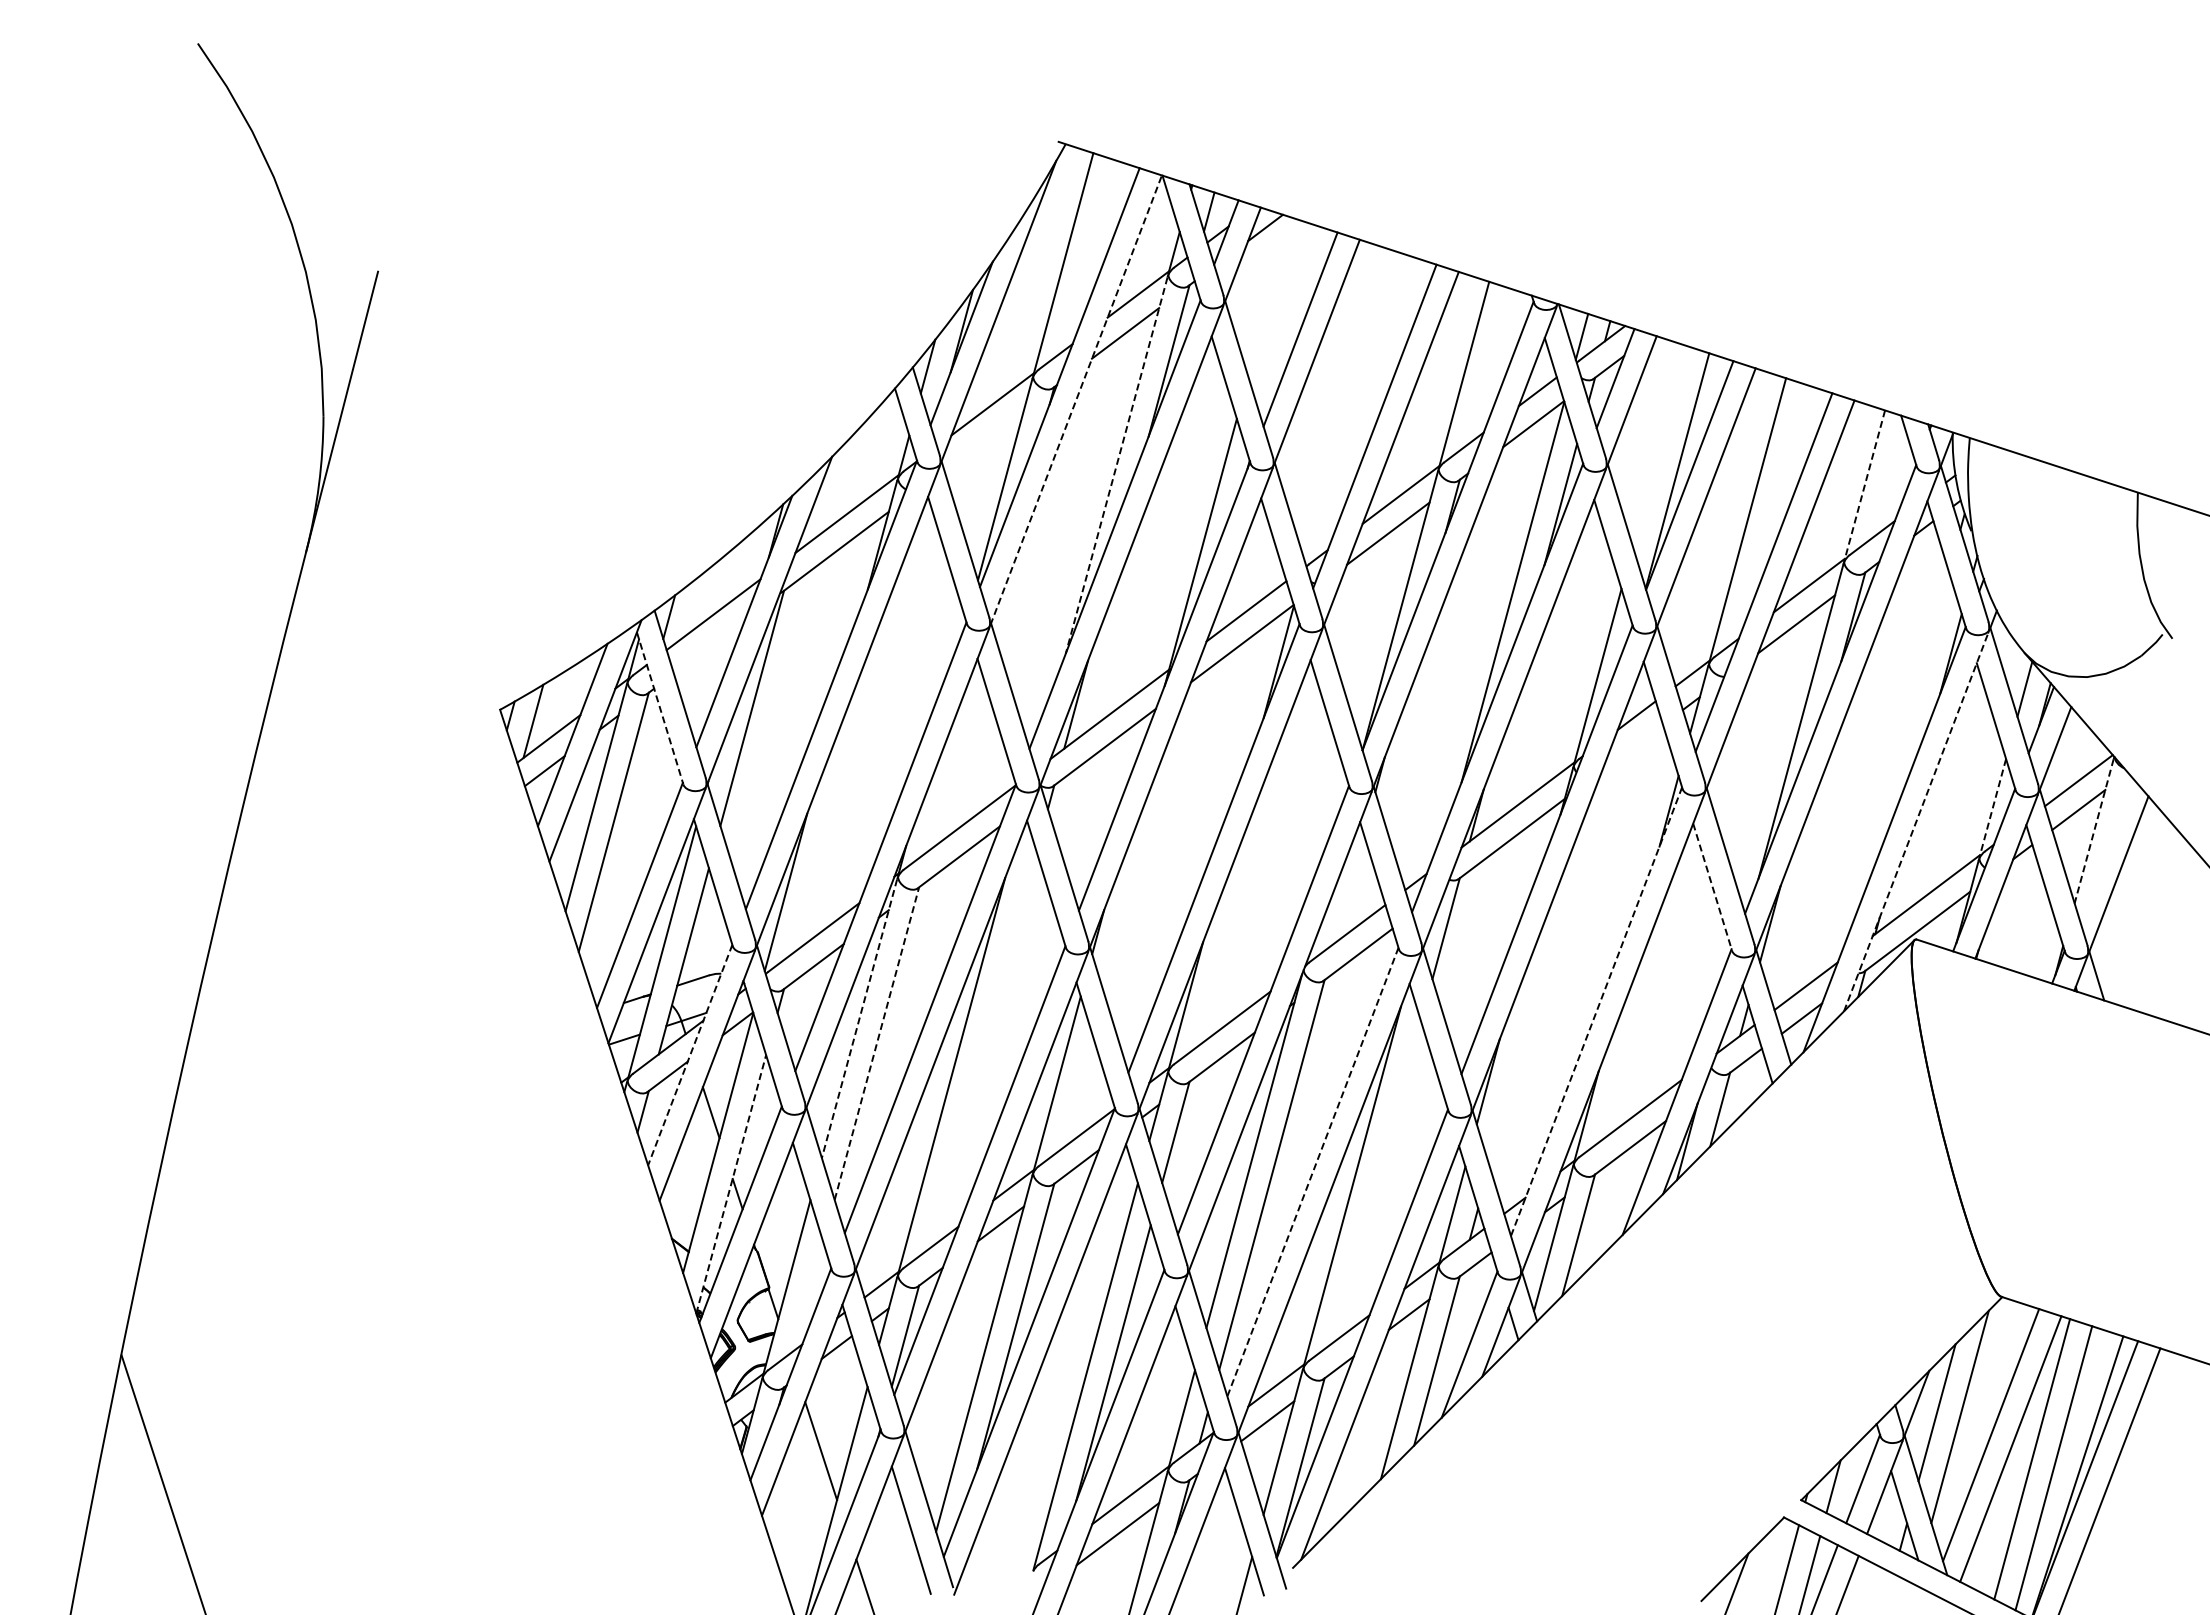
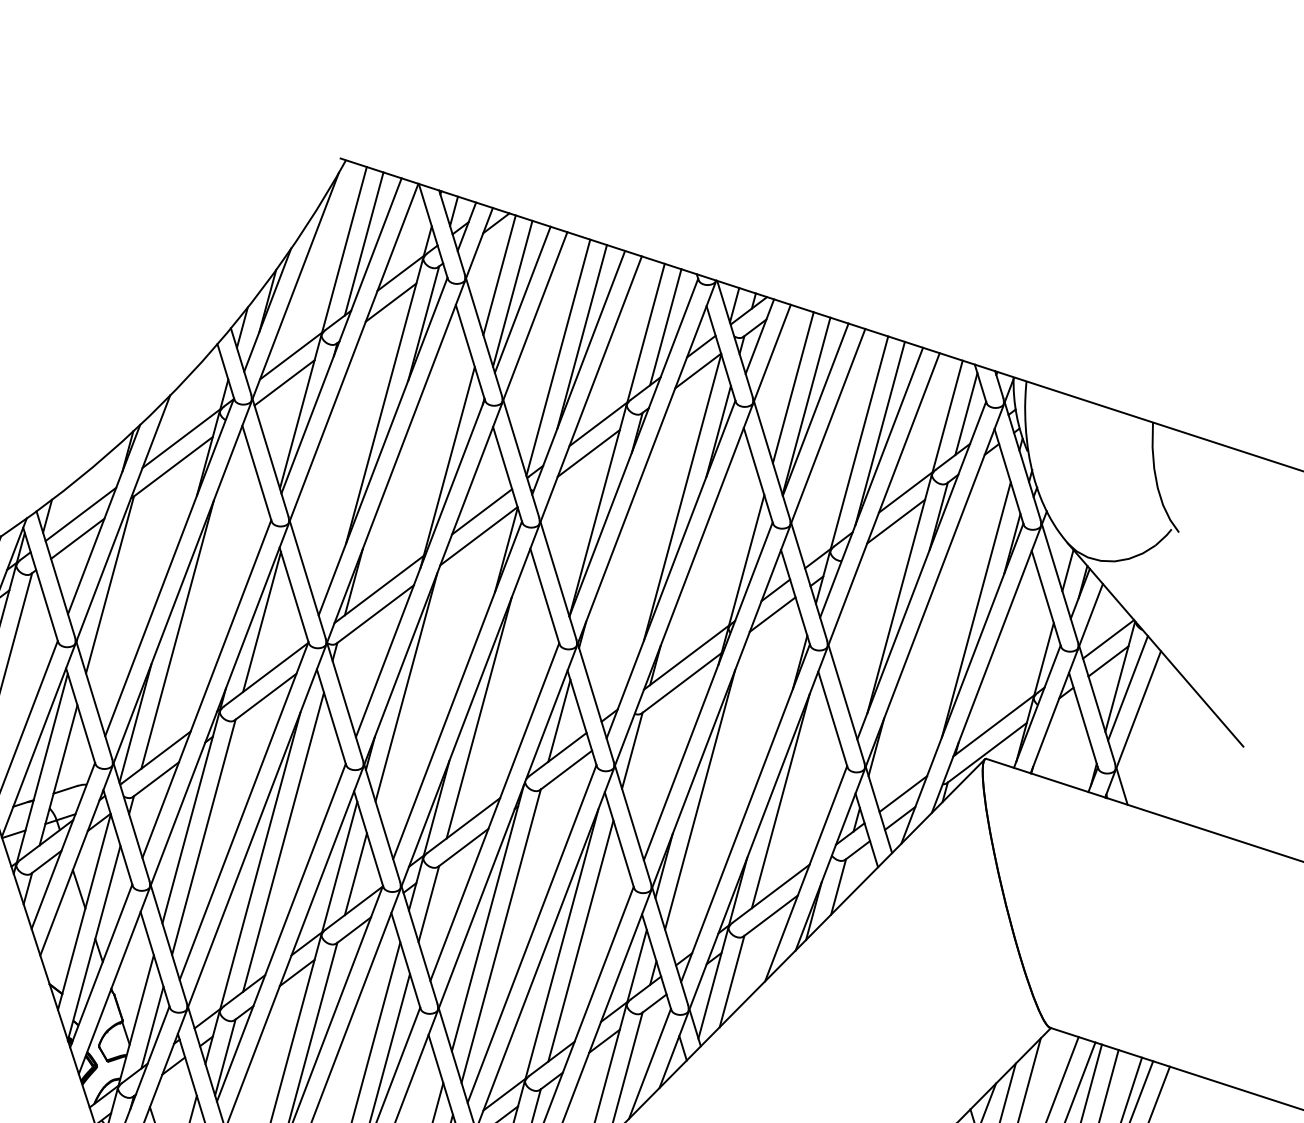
line: (1089, 255) -> (363, 244), added
line: (1269, 296) -> (499, 274), added
line: (1287, 321) -> (512, 293), added
line: (1490, 365) -> (665, 326), added
line: (1379, 378) -> (582, 336), added
line: (1076, 400) -> (354, 353), dashed -> solid
line: (1347, 406) -> (558, 357), added
line: (984, 439) -> (284, 382), added
line: (1659, 446) -> (792, 387), added
line: (1116, 465) -> (384, 402), dashed -> solid
line: (1889, 481) -> (966, 414), added
line: (1864, 485) -> (947, 417), dashed -> solid
line: (1775, 507) -> (880, 433), added
line: (708, 646) -> (77, 538), added
line: (660, 708) -> (40, 585), dashed -> solid
line: (1902, 741) -> (975, 609), added
line: (1632, 747) -> (772, 614), added
line: (954, 757) -> (262, 621), added
line: (841, 774) -> (177, 634), added
line: (1992, 807) -> (1043, 659), dashed -> solid
line: (1916, 821) -> (986, 670), dashed -> solid
line: (2094, 831) -> (1120, 677), dashed -> solid
line: (1145, 844) -> (406, 687), added
line: (2104, 845) -> (1127, 688), added
line: (1242, 885) -> (479, 718), added
line: (1712, 887) -> (832, 719), dashed -> solid
line: (1348, 888) -> (558, 720), added
line: (1535, 993) -> (699, 799), added
line: (1642, 995) -> (780, 801), added
line: (1596, 1012) -> (745, 813), dashed -> solid
line: (859, 1019) -> (190, 819), dashed -> solid
line: (876, 1043) -> (203, 837), dashed -> solid
line: (982, 1049) -> (283, 841), added
line: (690, 1055) -> (63, 846), dashed -> solid
line: (1078, 1092) -> (355, 874), added
line: (1312, 1172) -> (531, 934), dashed -> solid
line: (1377, 1181) -> (580, 941), added
line: (731, 1184) -> (94, 943), dashed -> solid
line: (808, 1296) -> (152, 1027), added

